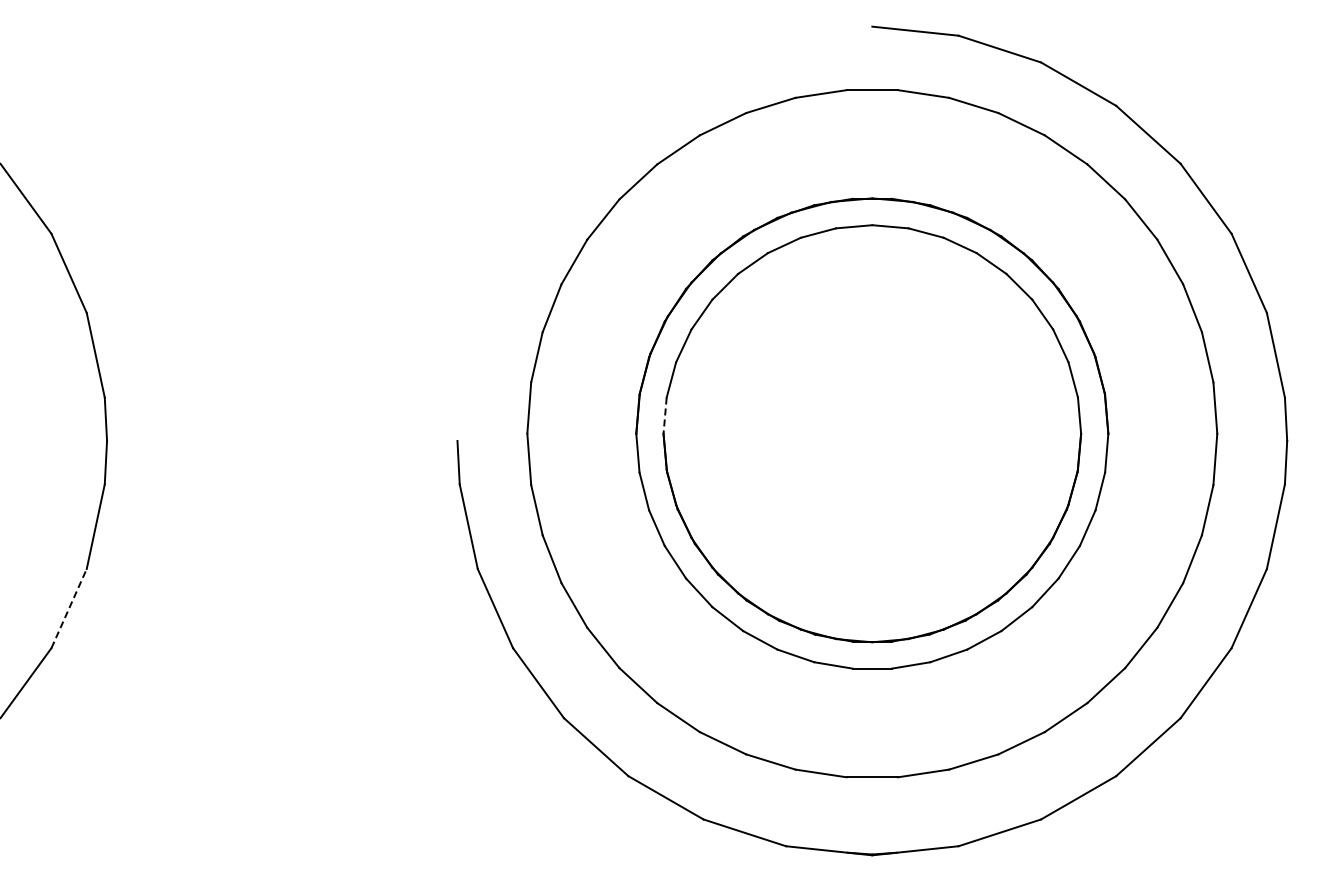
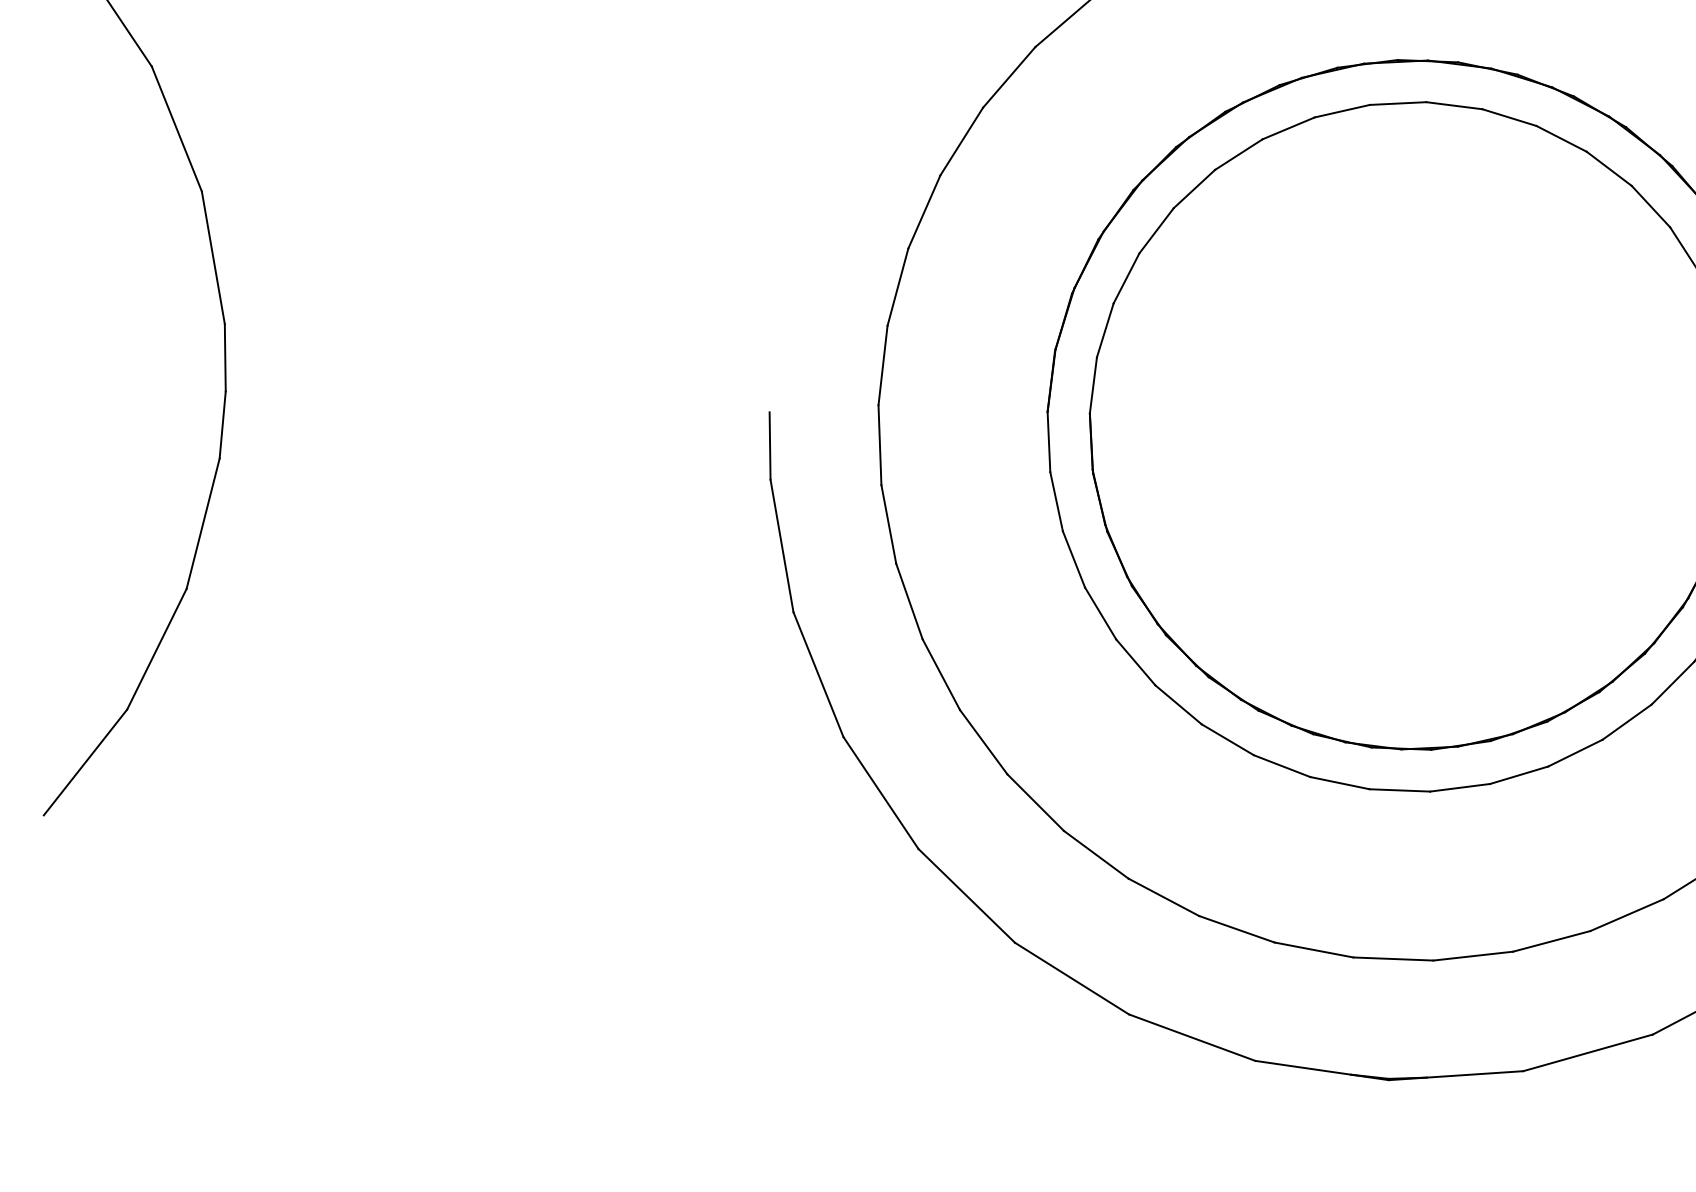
line: (665, 416) -> (1093, 386), dashed -> solid
line: (69, 608) -> (157, 649), dashed -> solid

